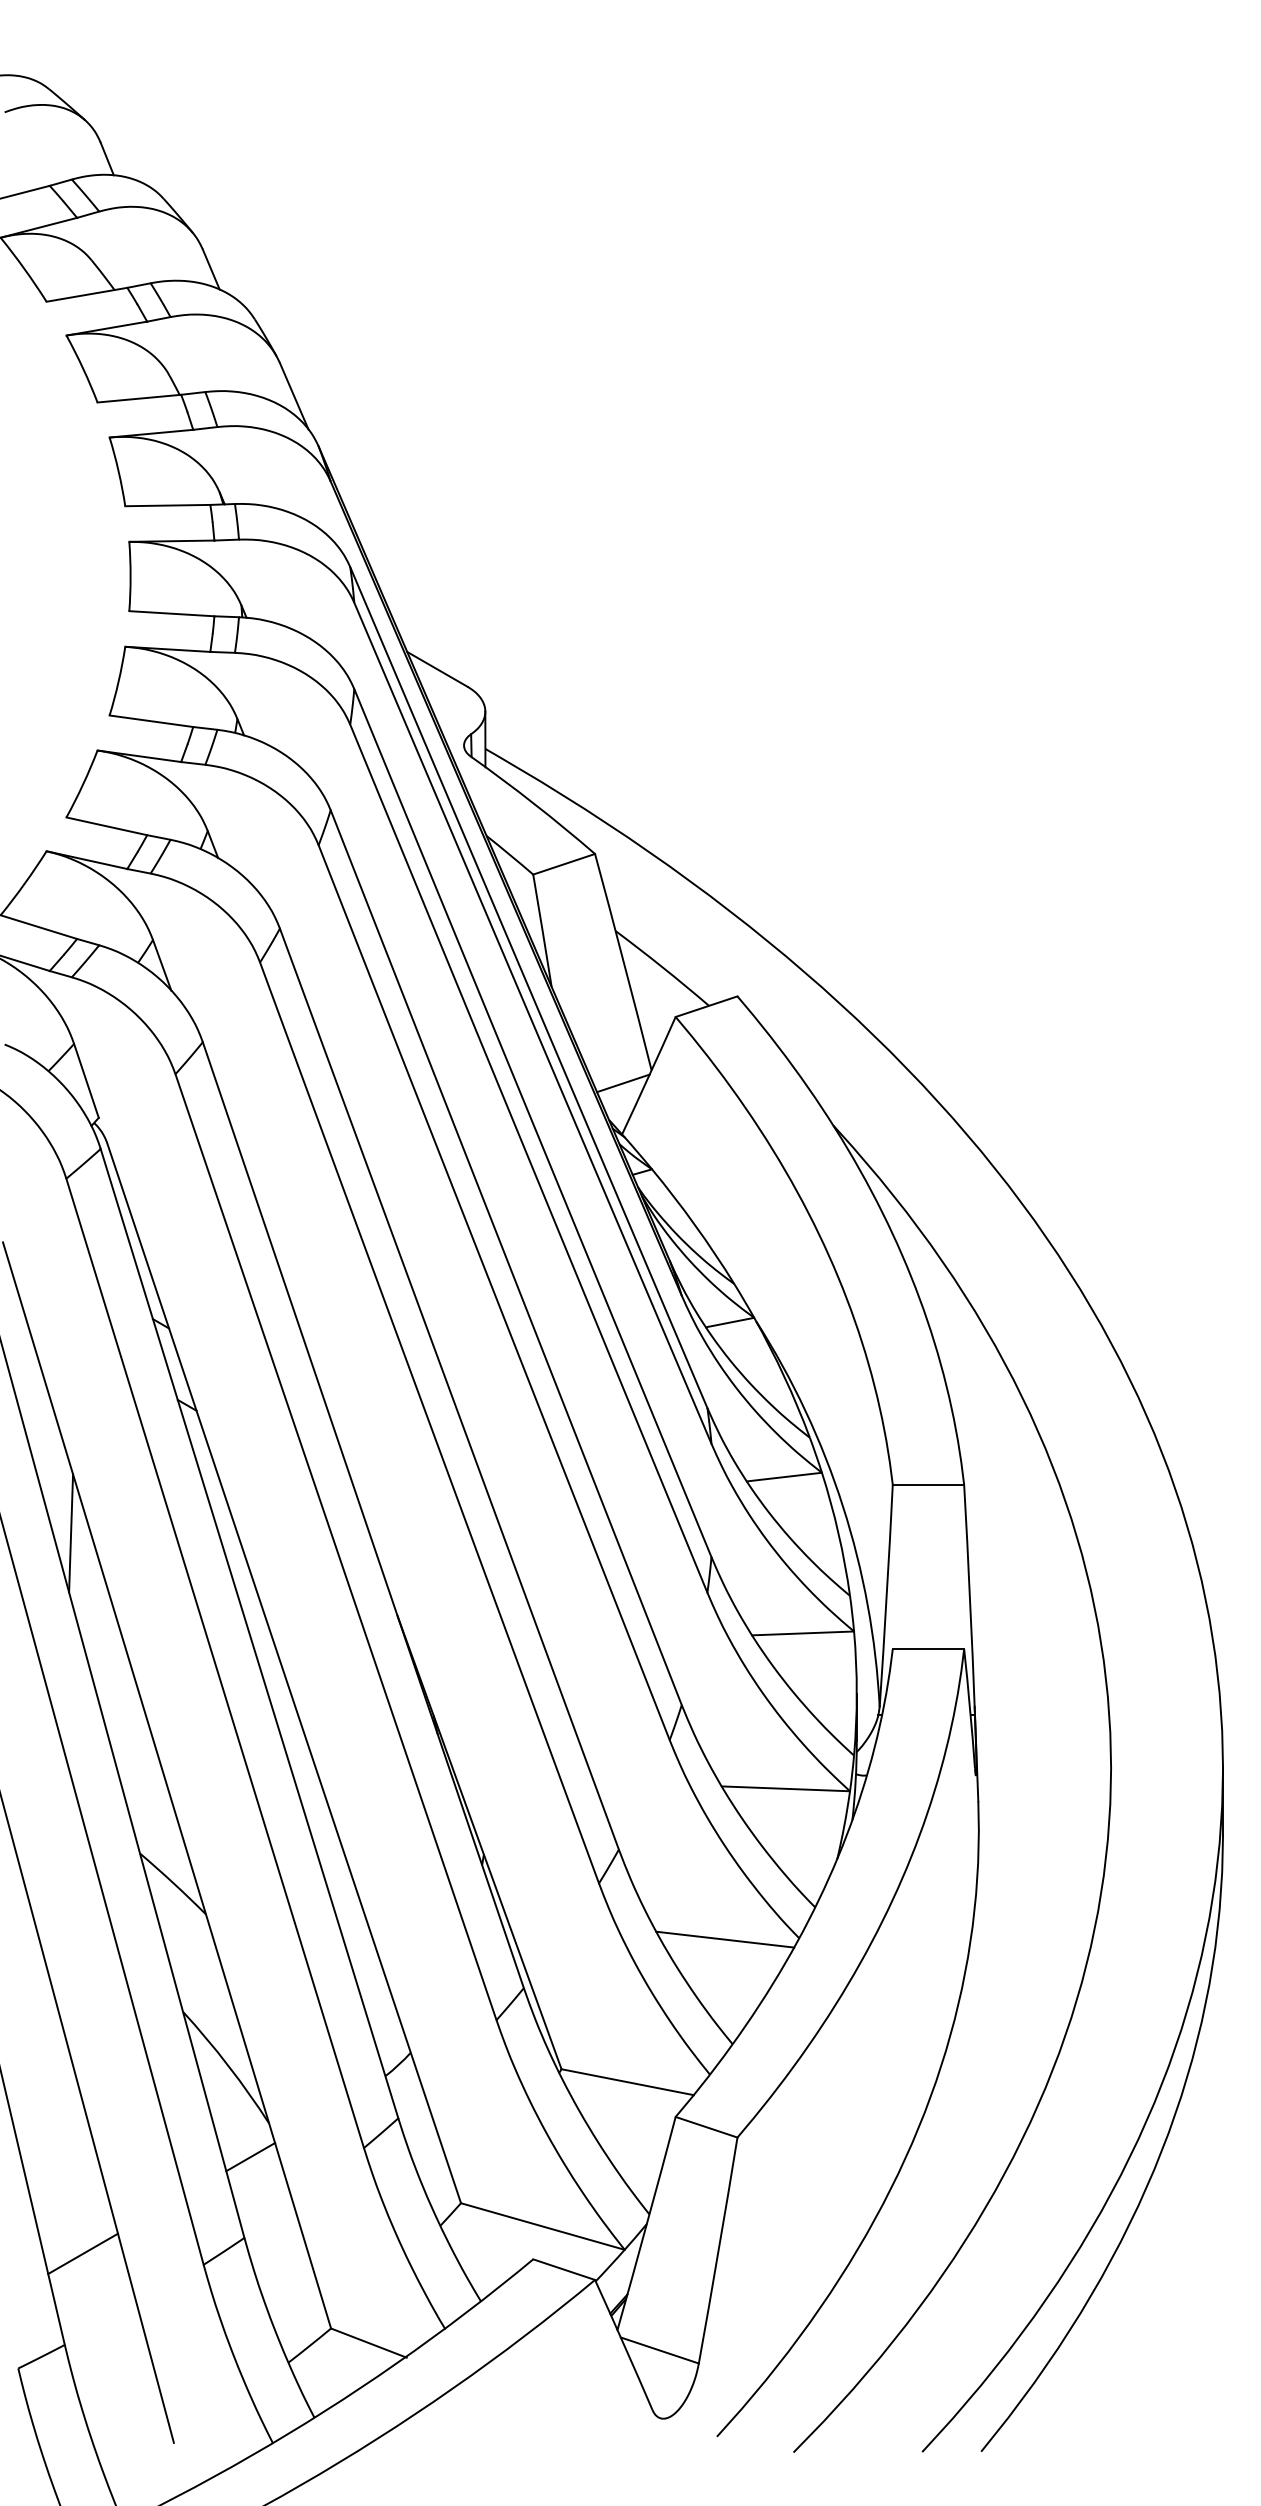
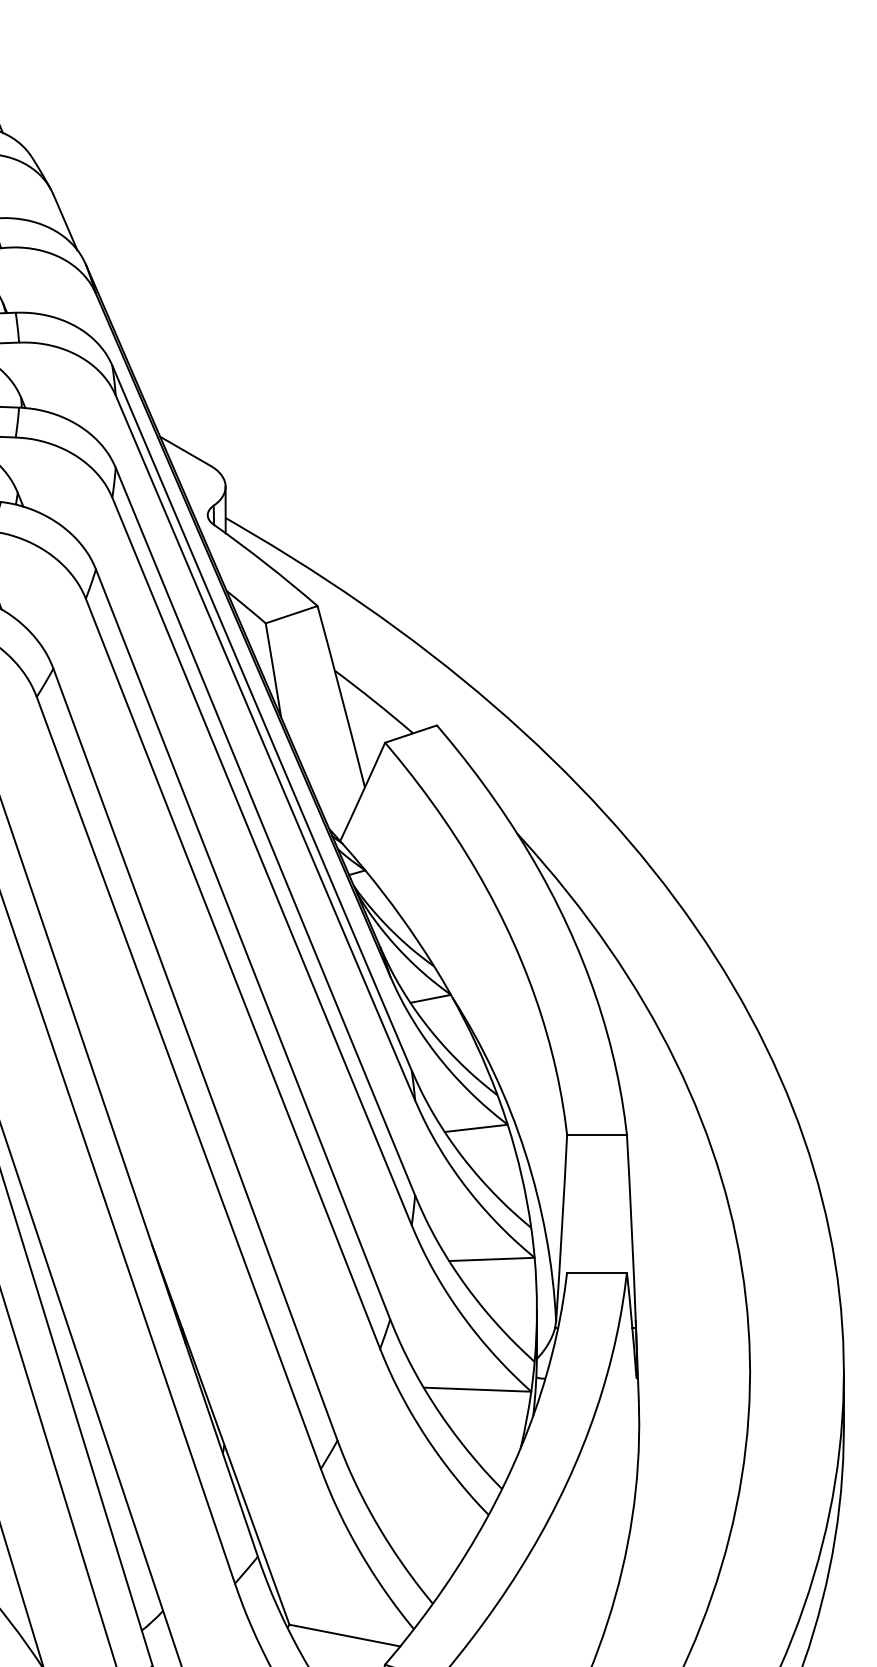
line: (623, 1083) -> (341, 798), removed
line: (725, 1939) -> (426, 1515), removed

